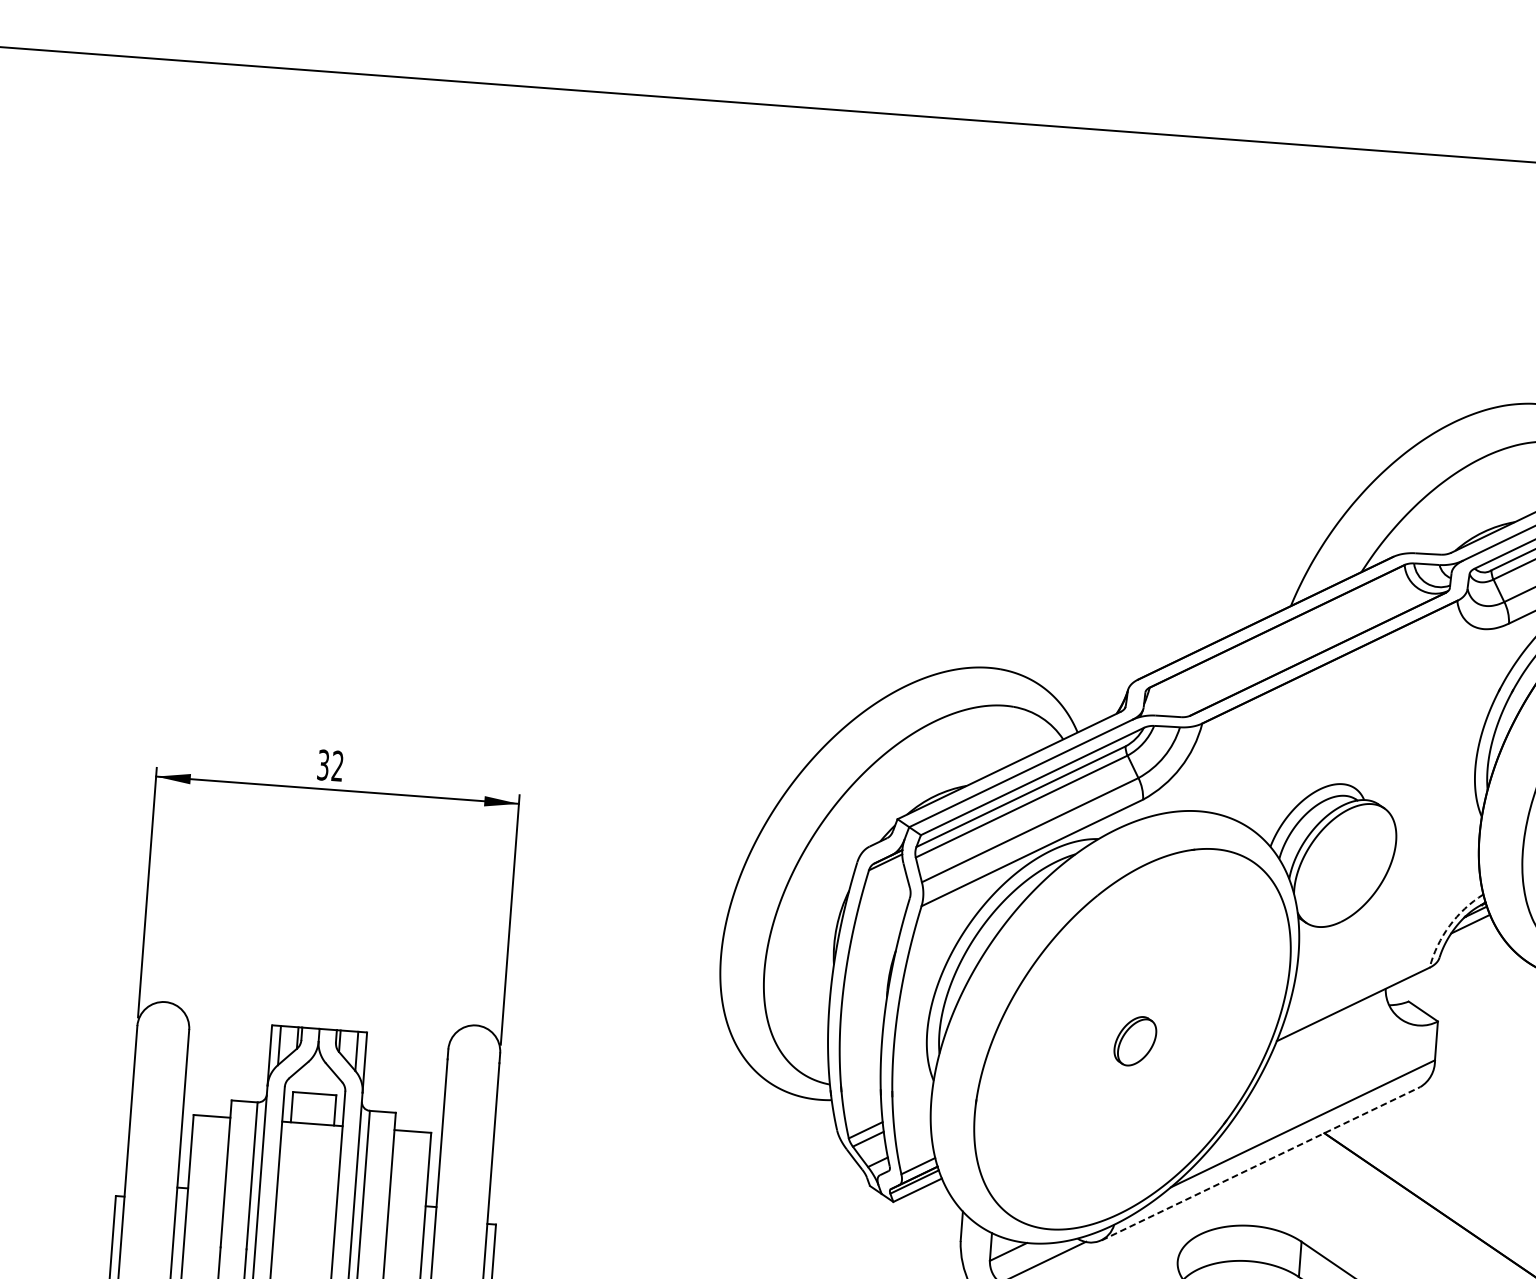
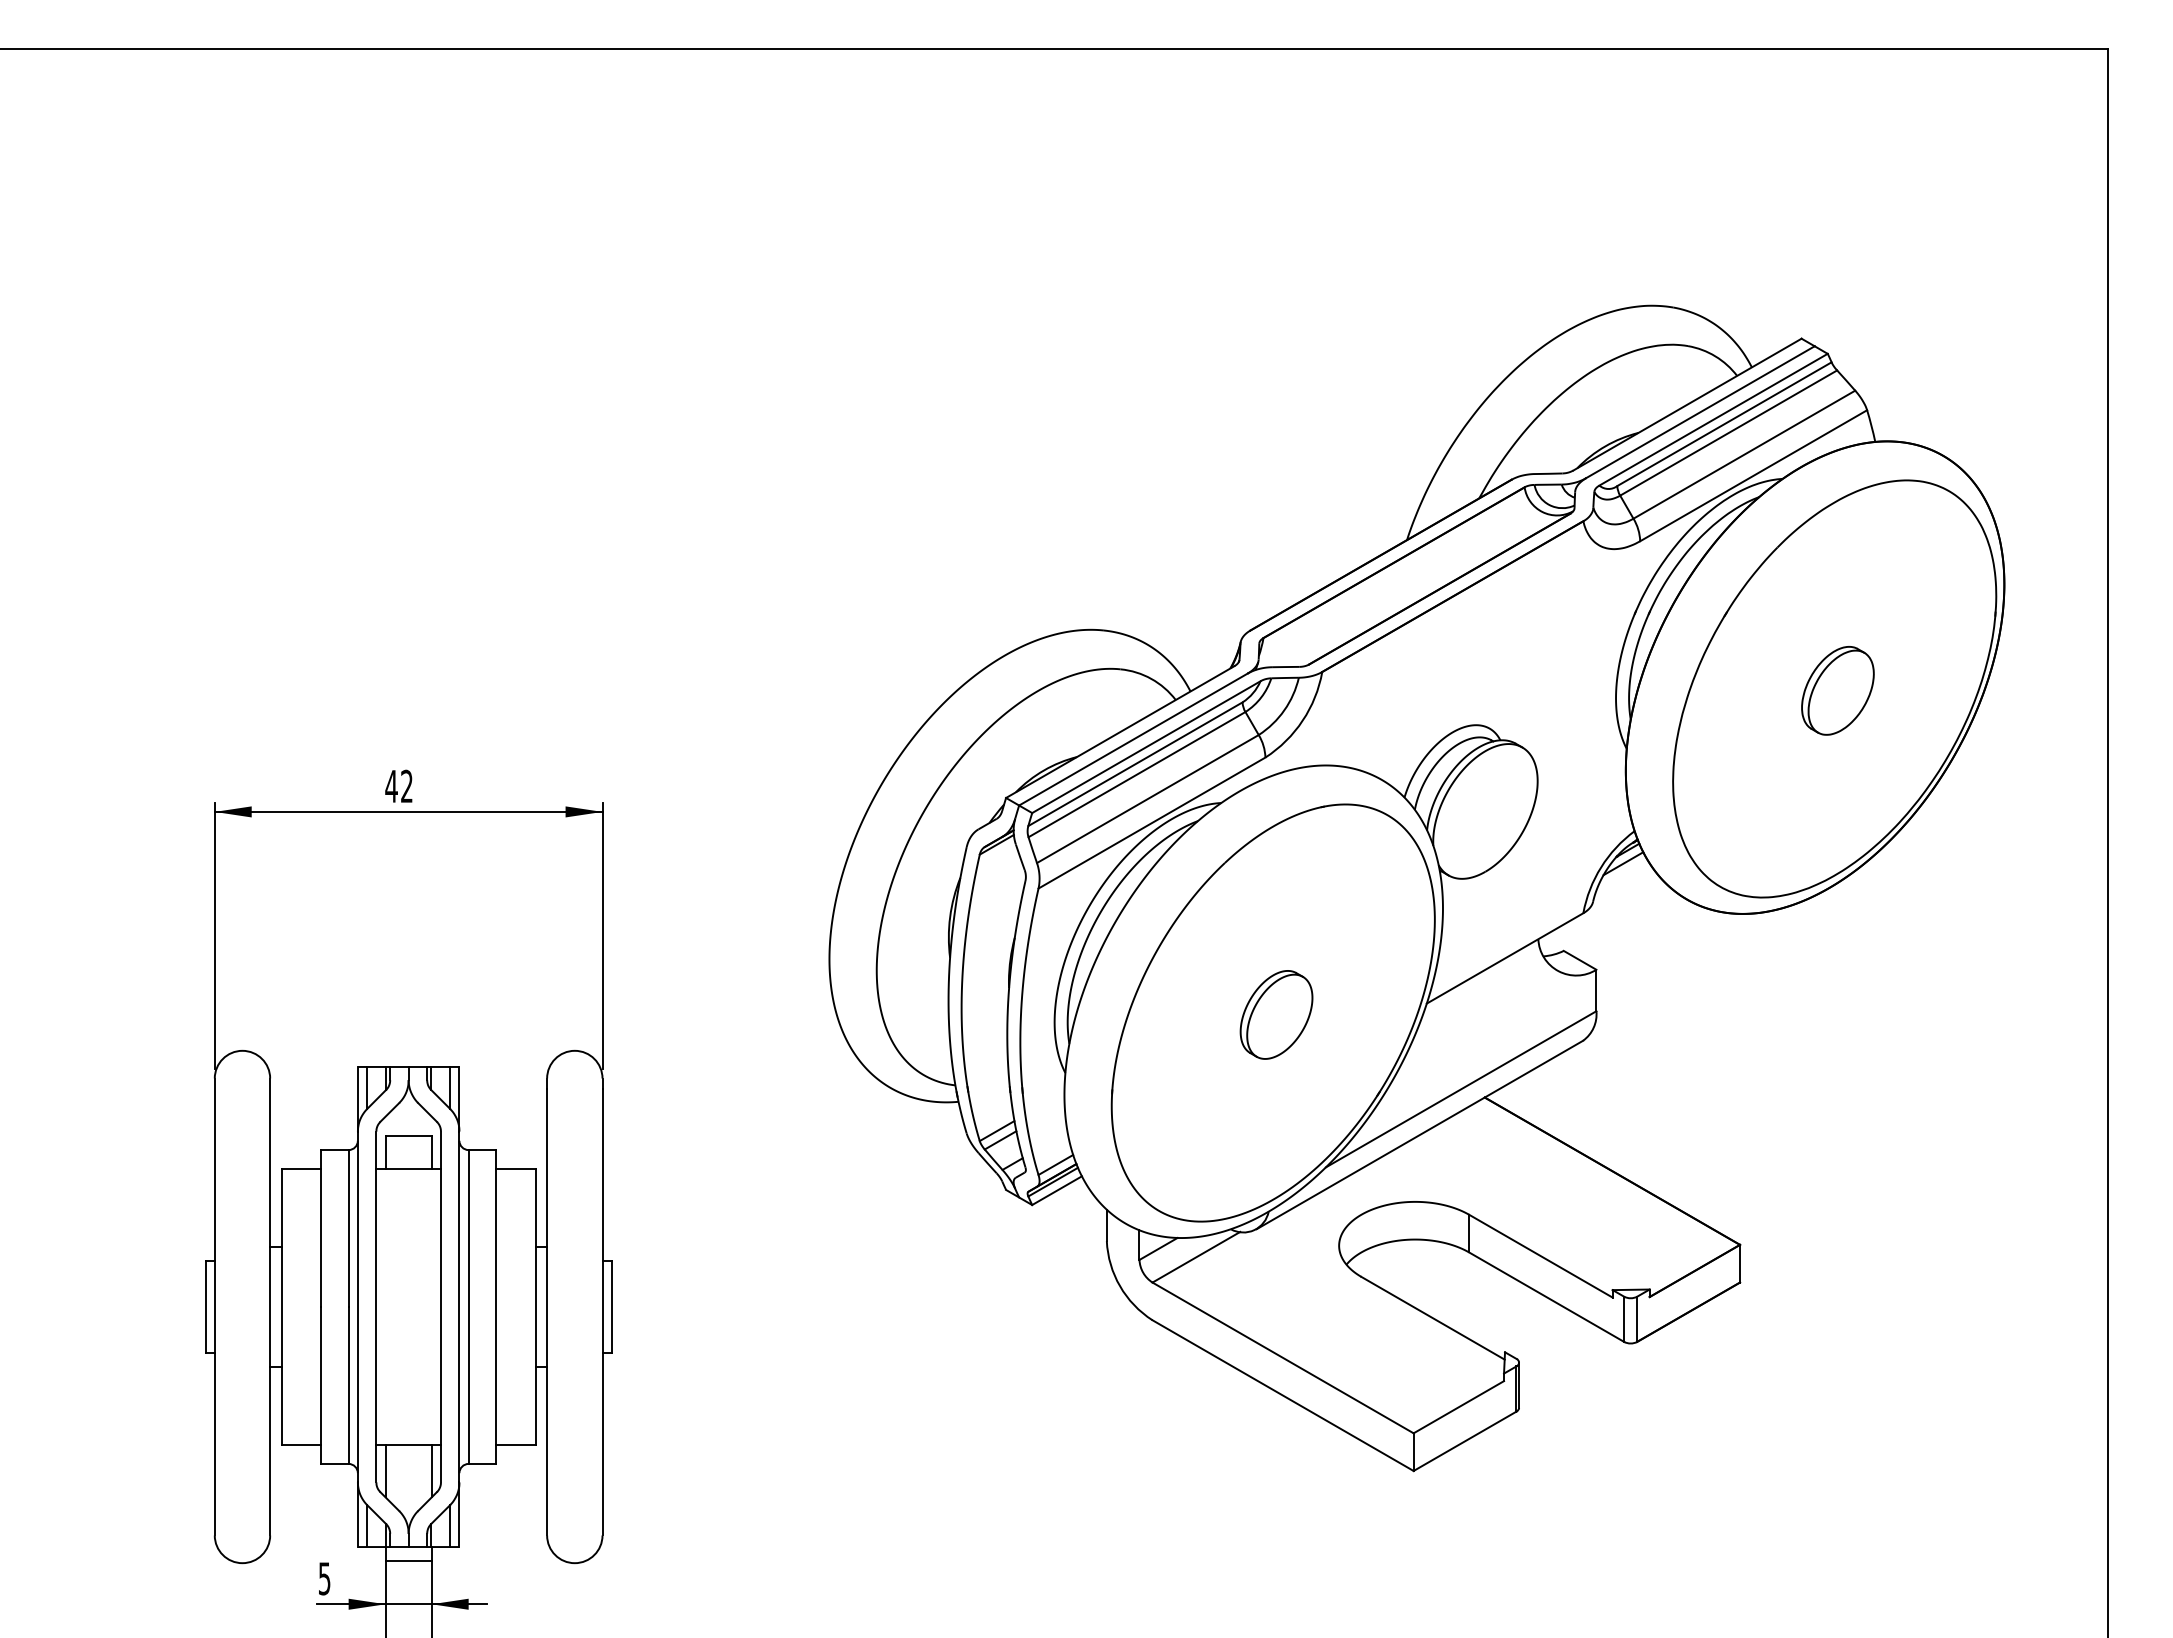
text: (323, 765) -> (391, 786), 32 -> 42
arc: (1449, 926) -> (1601, 867), dashed -> solid
part: (1135, 1040) -> (1276, 1014), size x1.67
line: (1261, 1163) -> (1420, 1134), dashed -> solid

